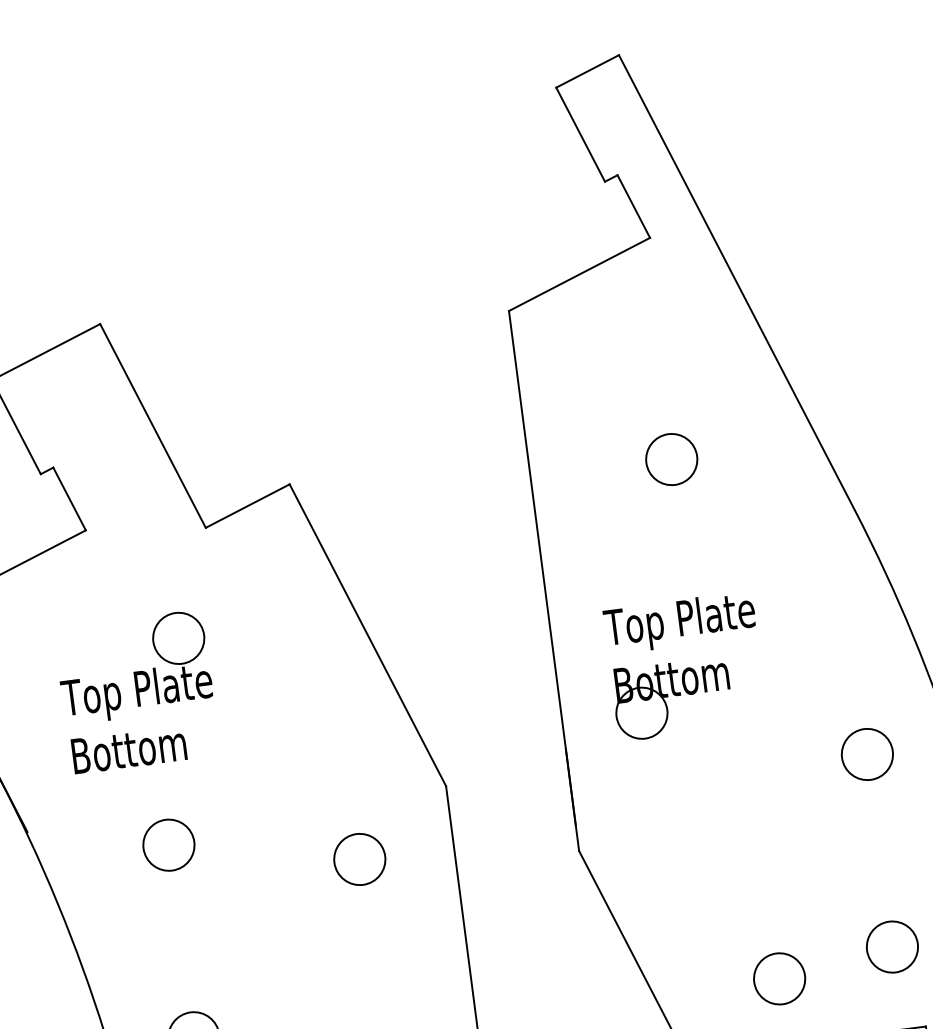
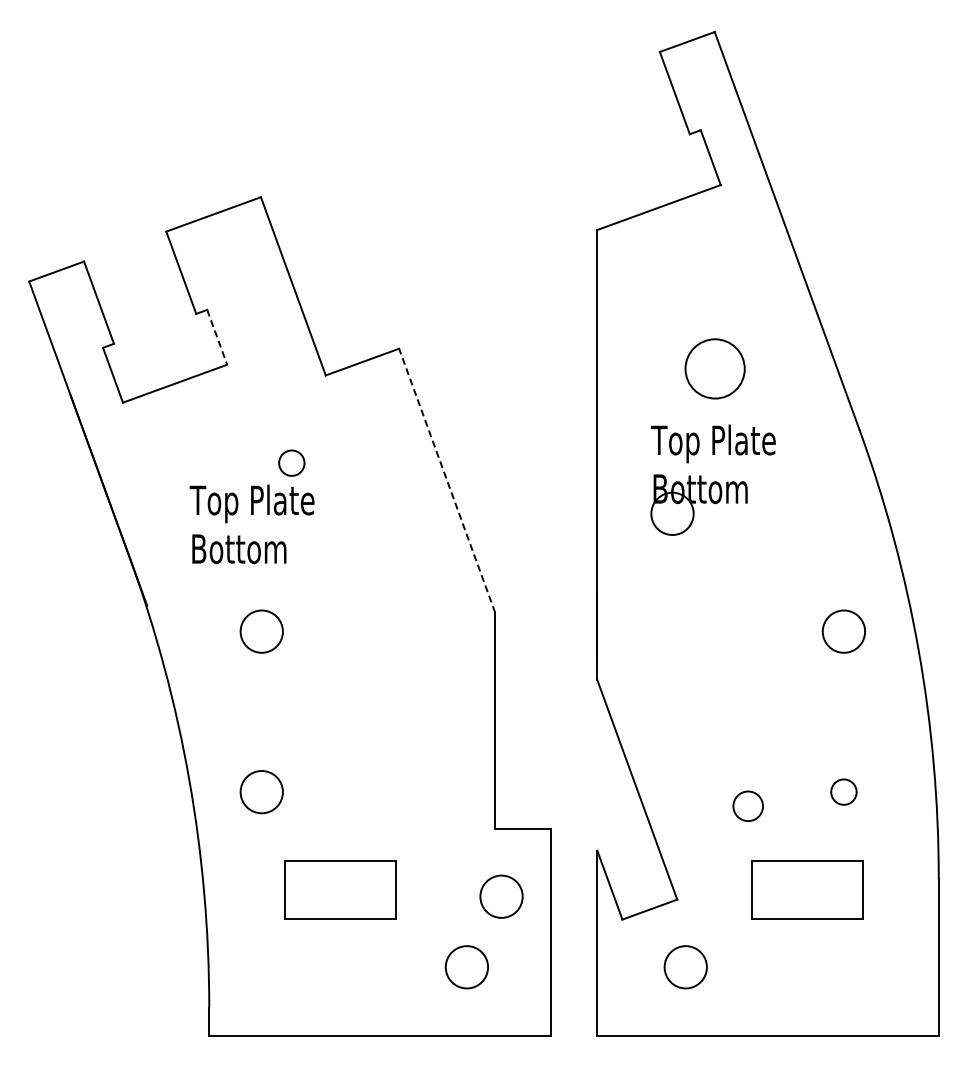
circle: (671, 460) -> (714, 369), size x1.4
line: (69, 499) -> (217, 337), solid -> dashed
line: (368, 634) -> (447, 480), solid -> dashed
circle: (178, 638) -> (291, 463), size x0.6
part: (684, 665) -> (712, 479), moved
circle: (359, 859) -> (416, 663), removed
circle: (891, 947) -> (843, 792), size x0.6
circle: (780, 979) -> (748, 806), size x0.7

